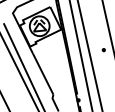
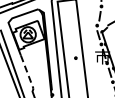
line: (43, 74) -> (27, 72), solid -> dashed

